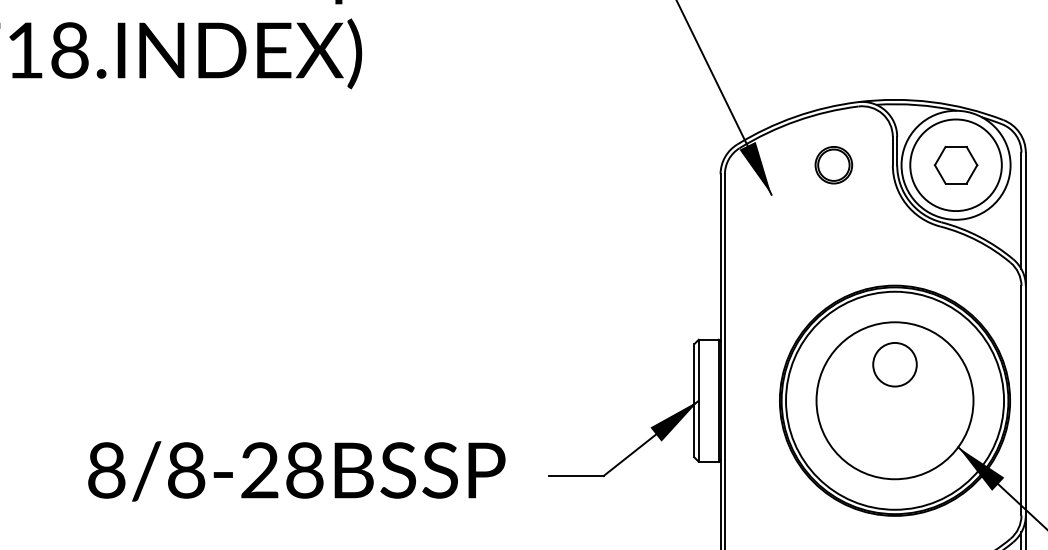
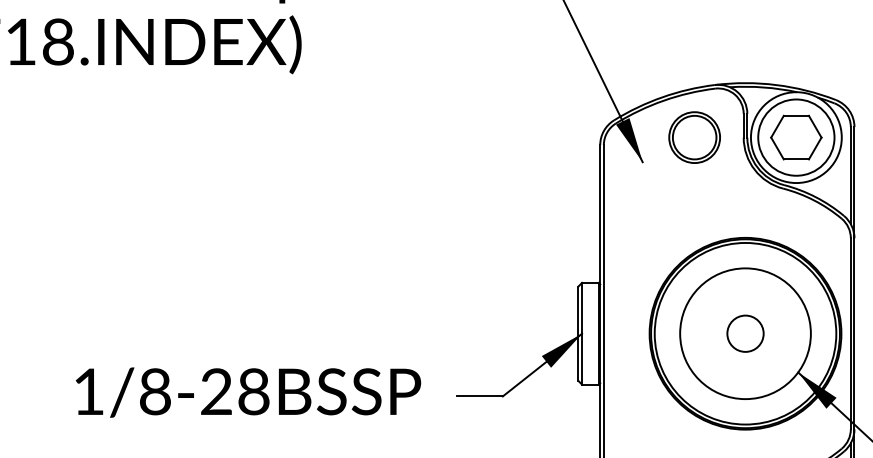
part: (833, 165) -> (694, 137), size x1.67
part: (956, 165) -> (796, 137), size x1.43
circle: (894, 364) -> (745, 333), moved
text: (106, 470) -> (88, 391), 8/8-28 -> 1/8-28

